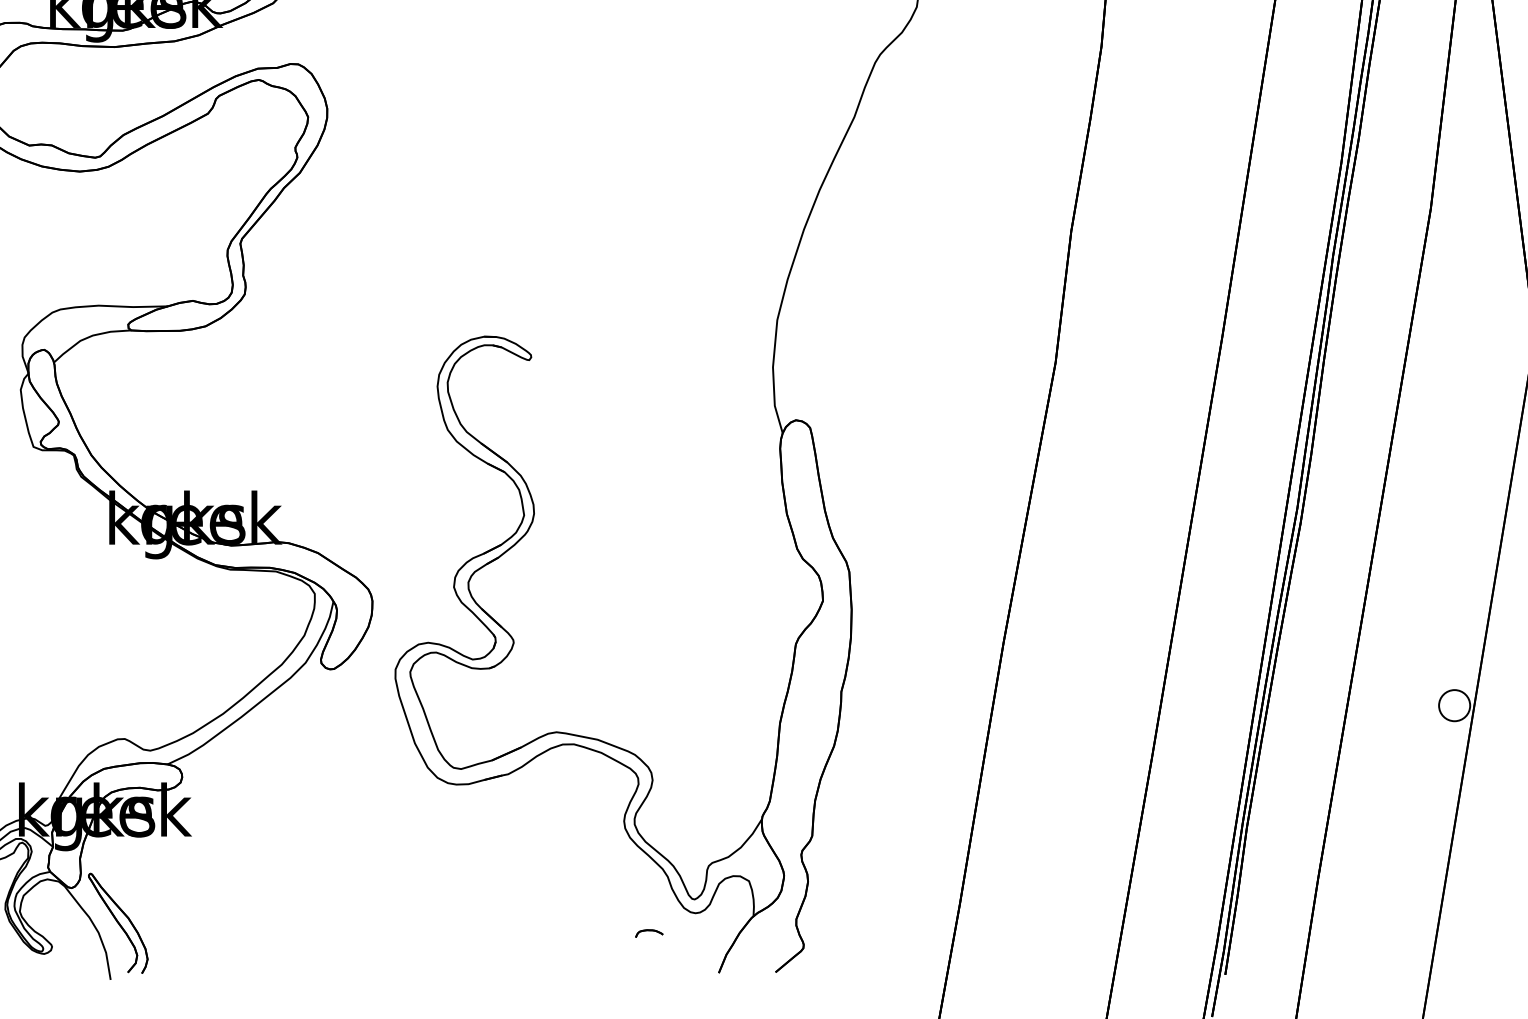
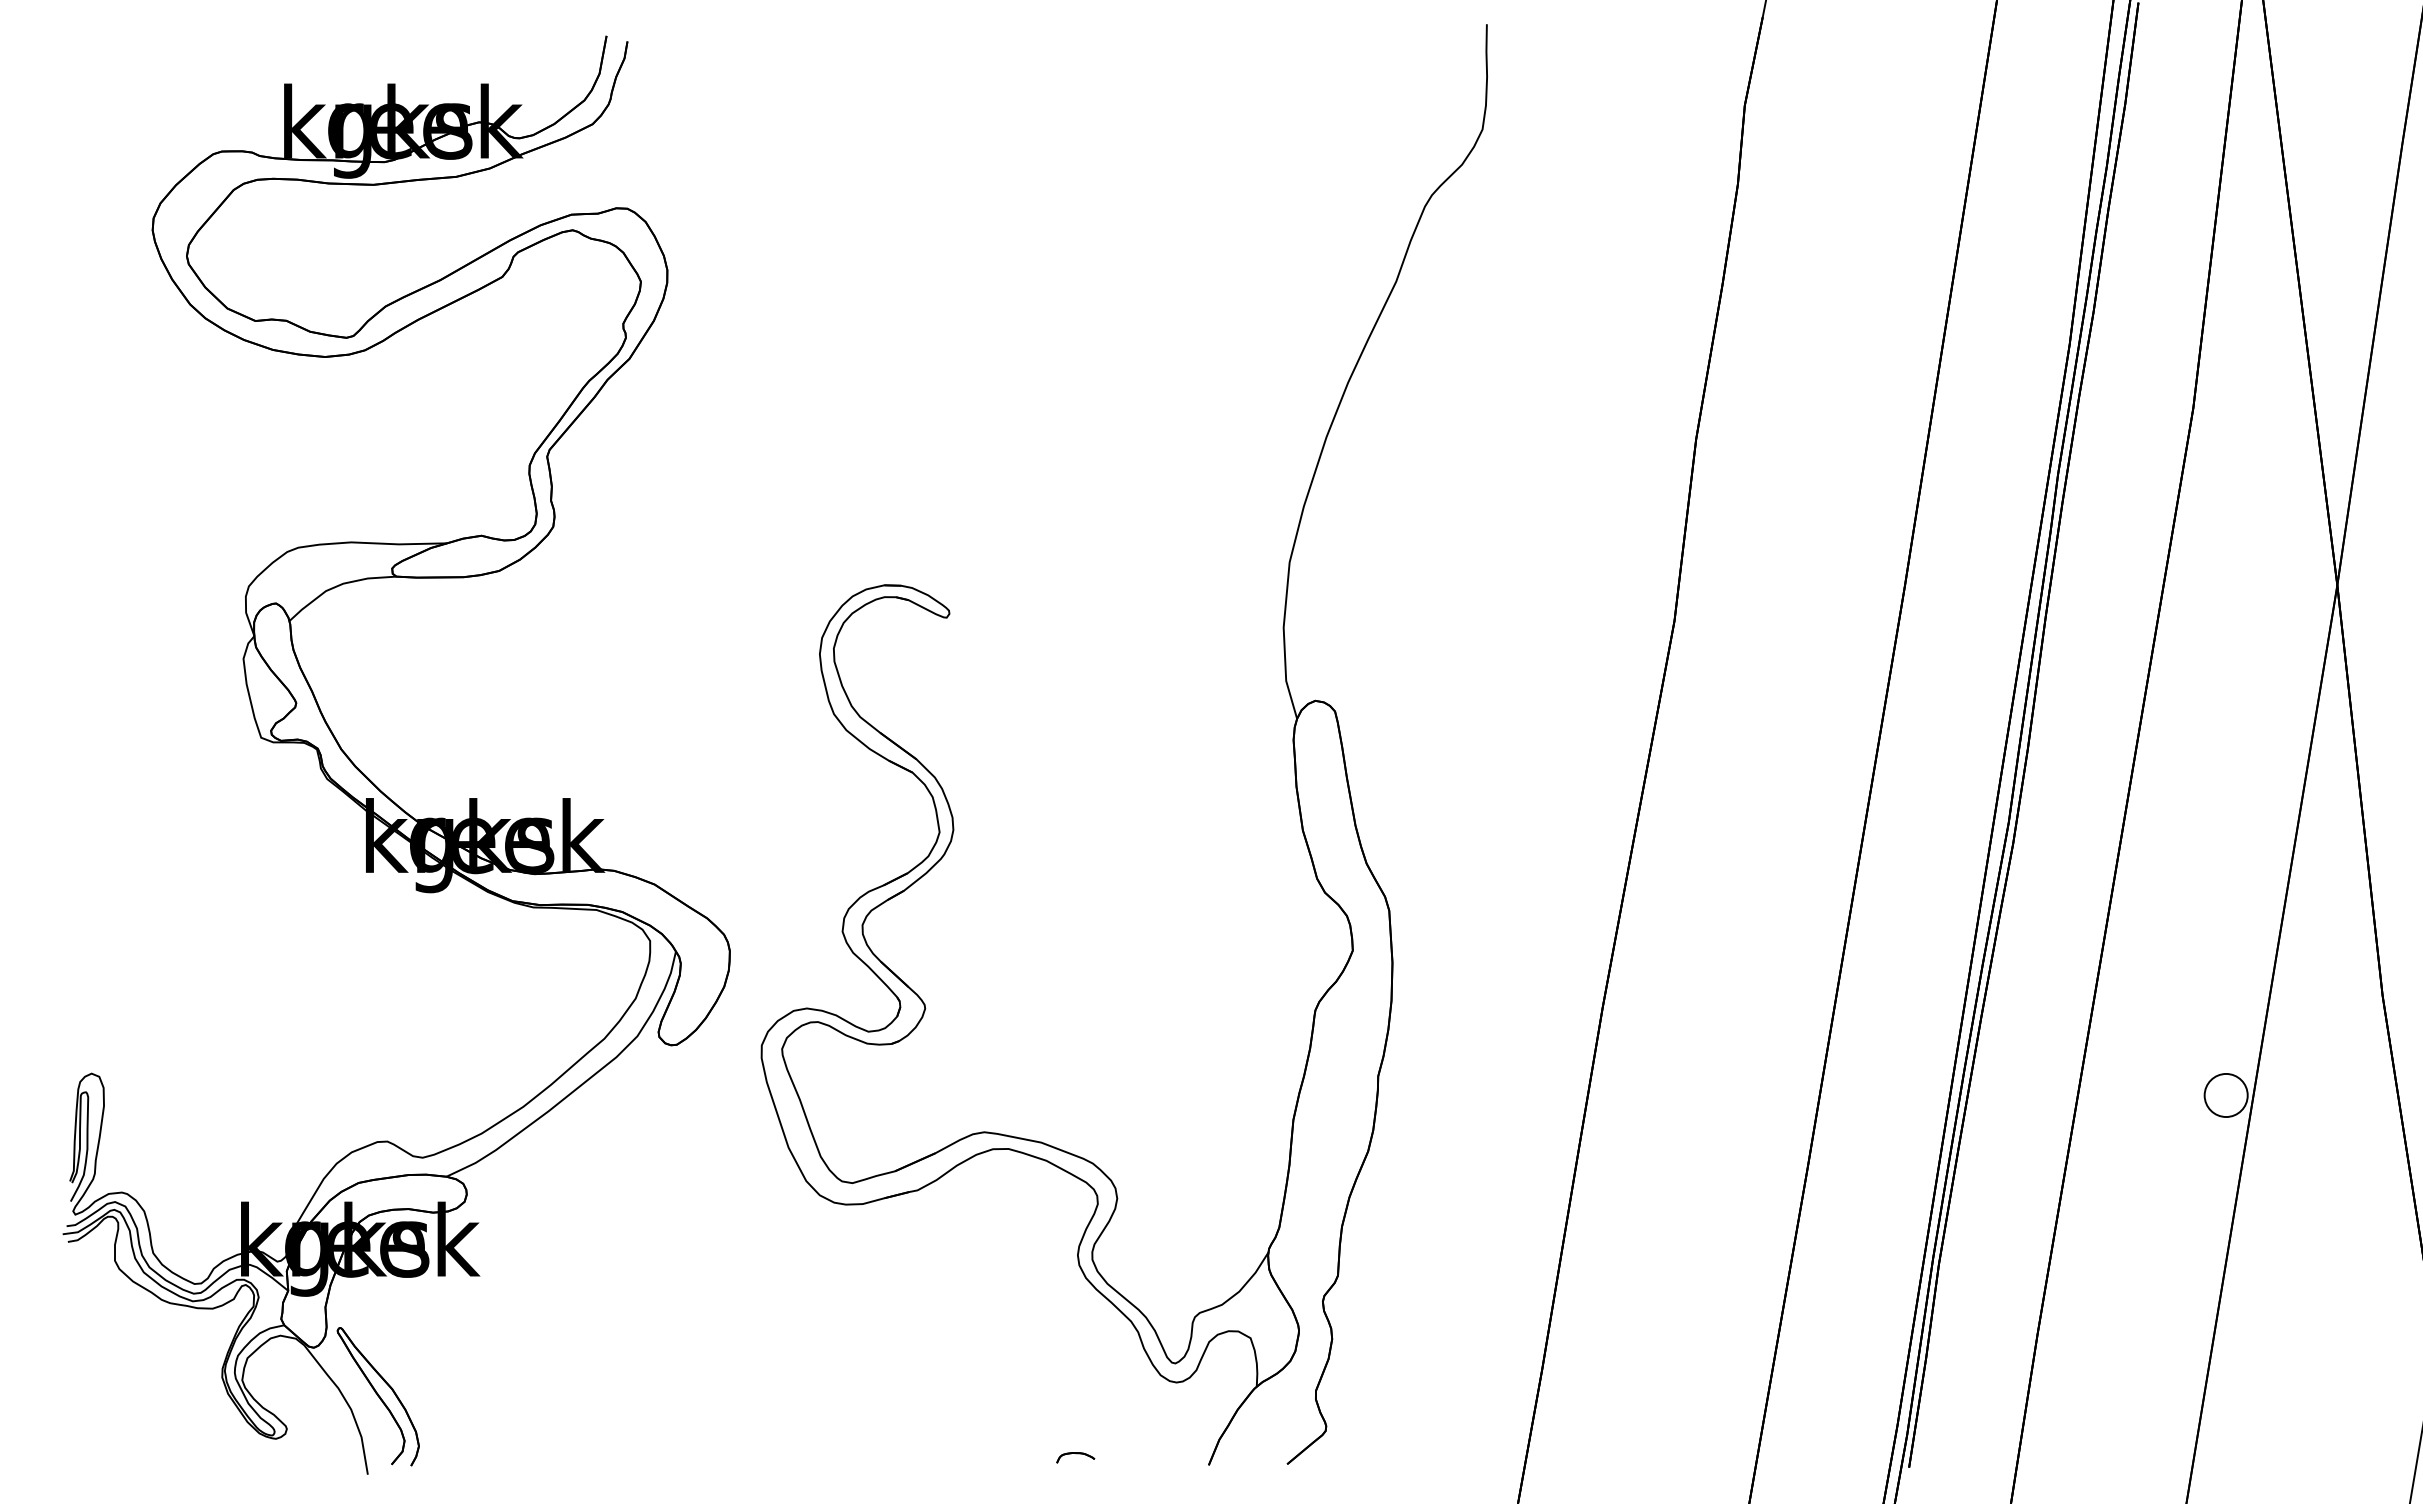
part: (649, 933) -> (1075, 1457), moved

